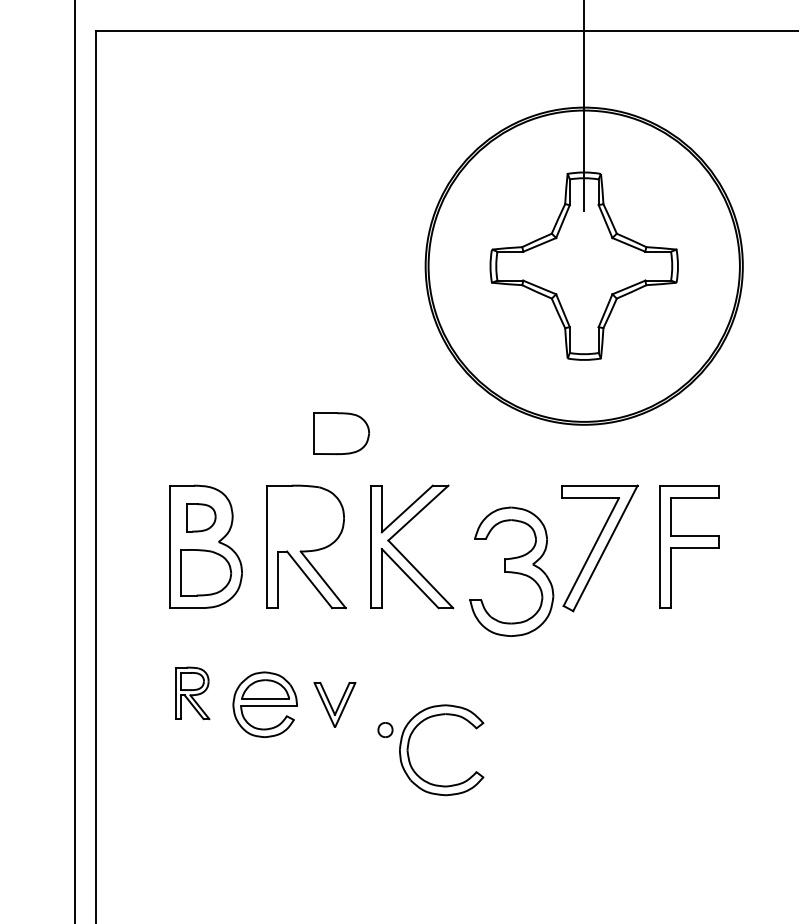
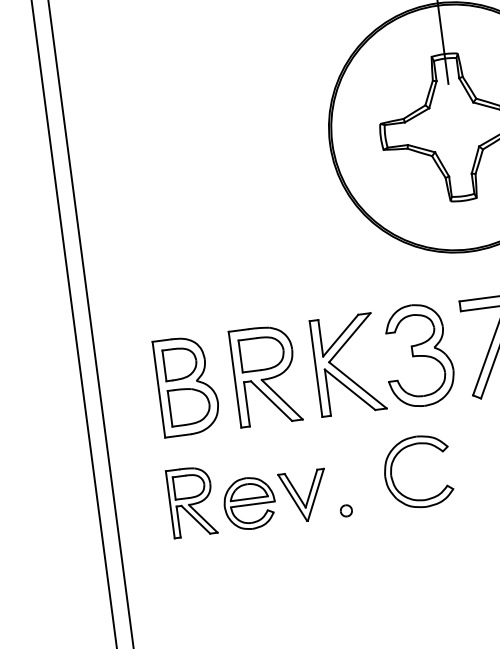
part: (341, 433) -> (262, 353), moved
part: (201, 517) -> (180, 363), size x1.43
part: (511, 571) -> (418, 355), moved
part: (192, 693) -> (191, 502), size x1.67
part: (334, 704) -> (303, 496), size x1.43
part: (409, 755) -> (393, 479), moved

